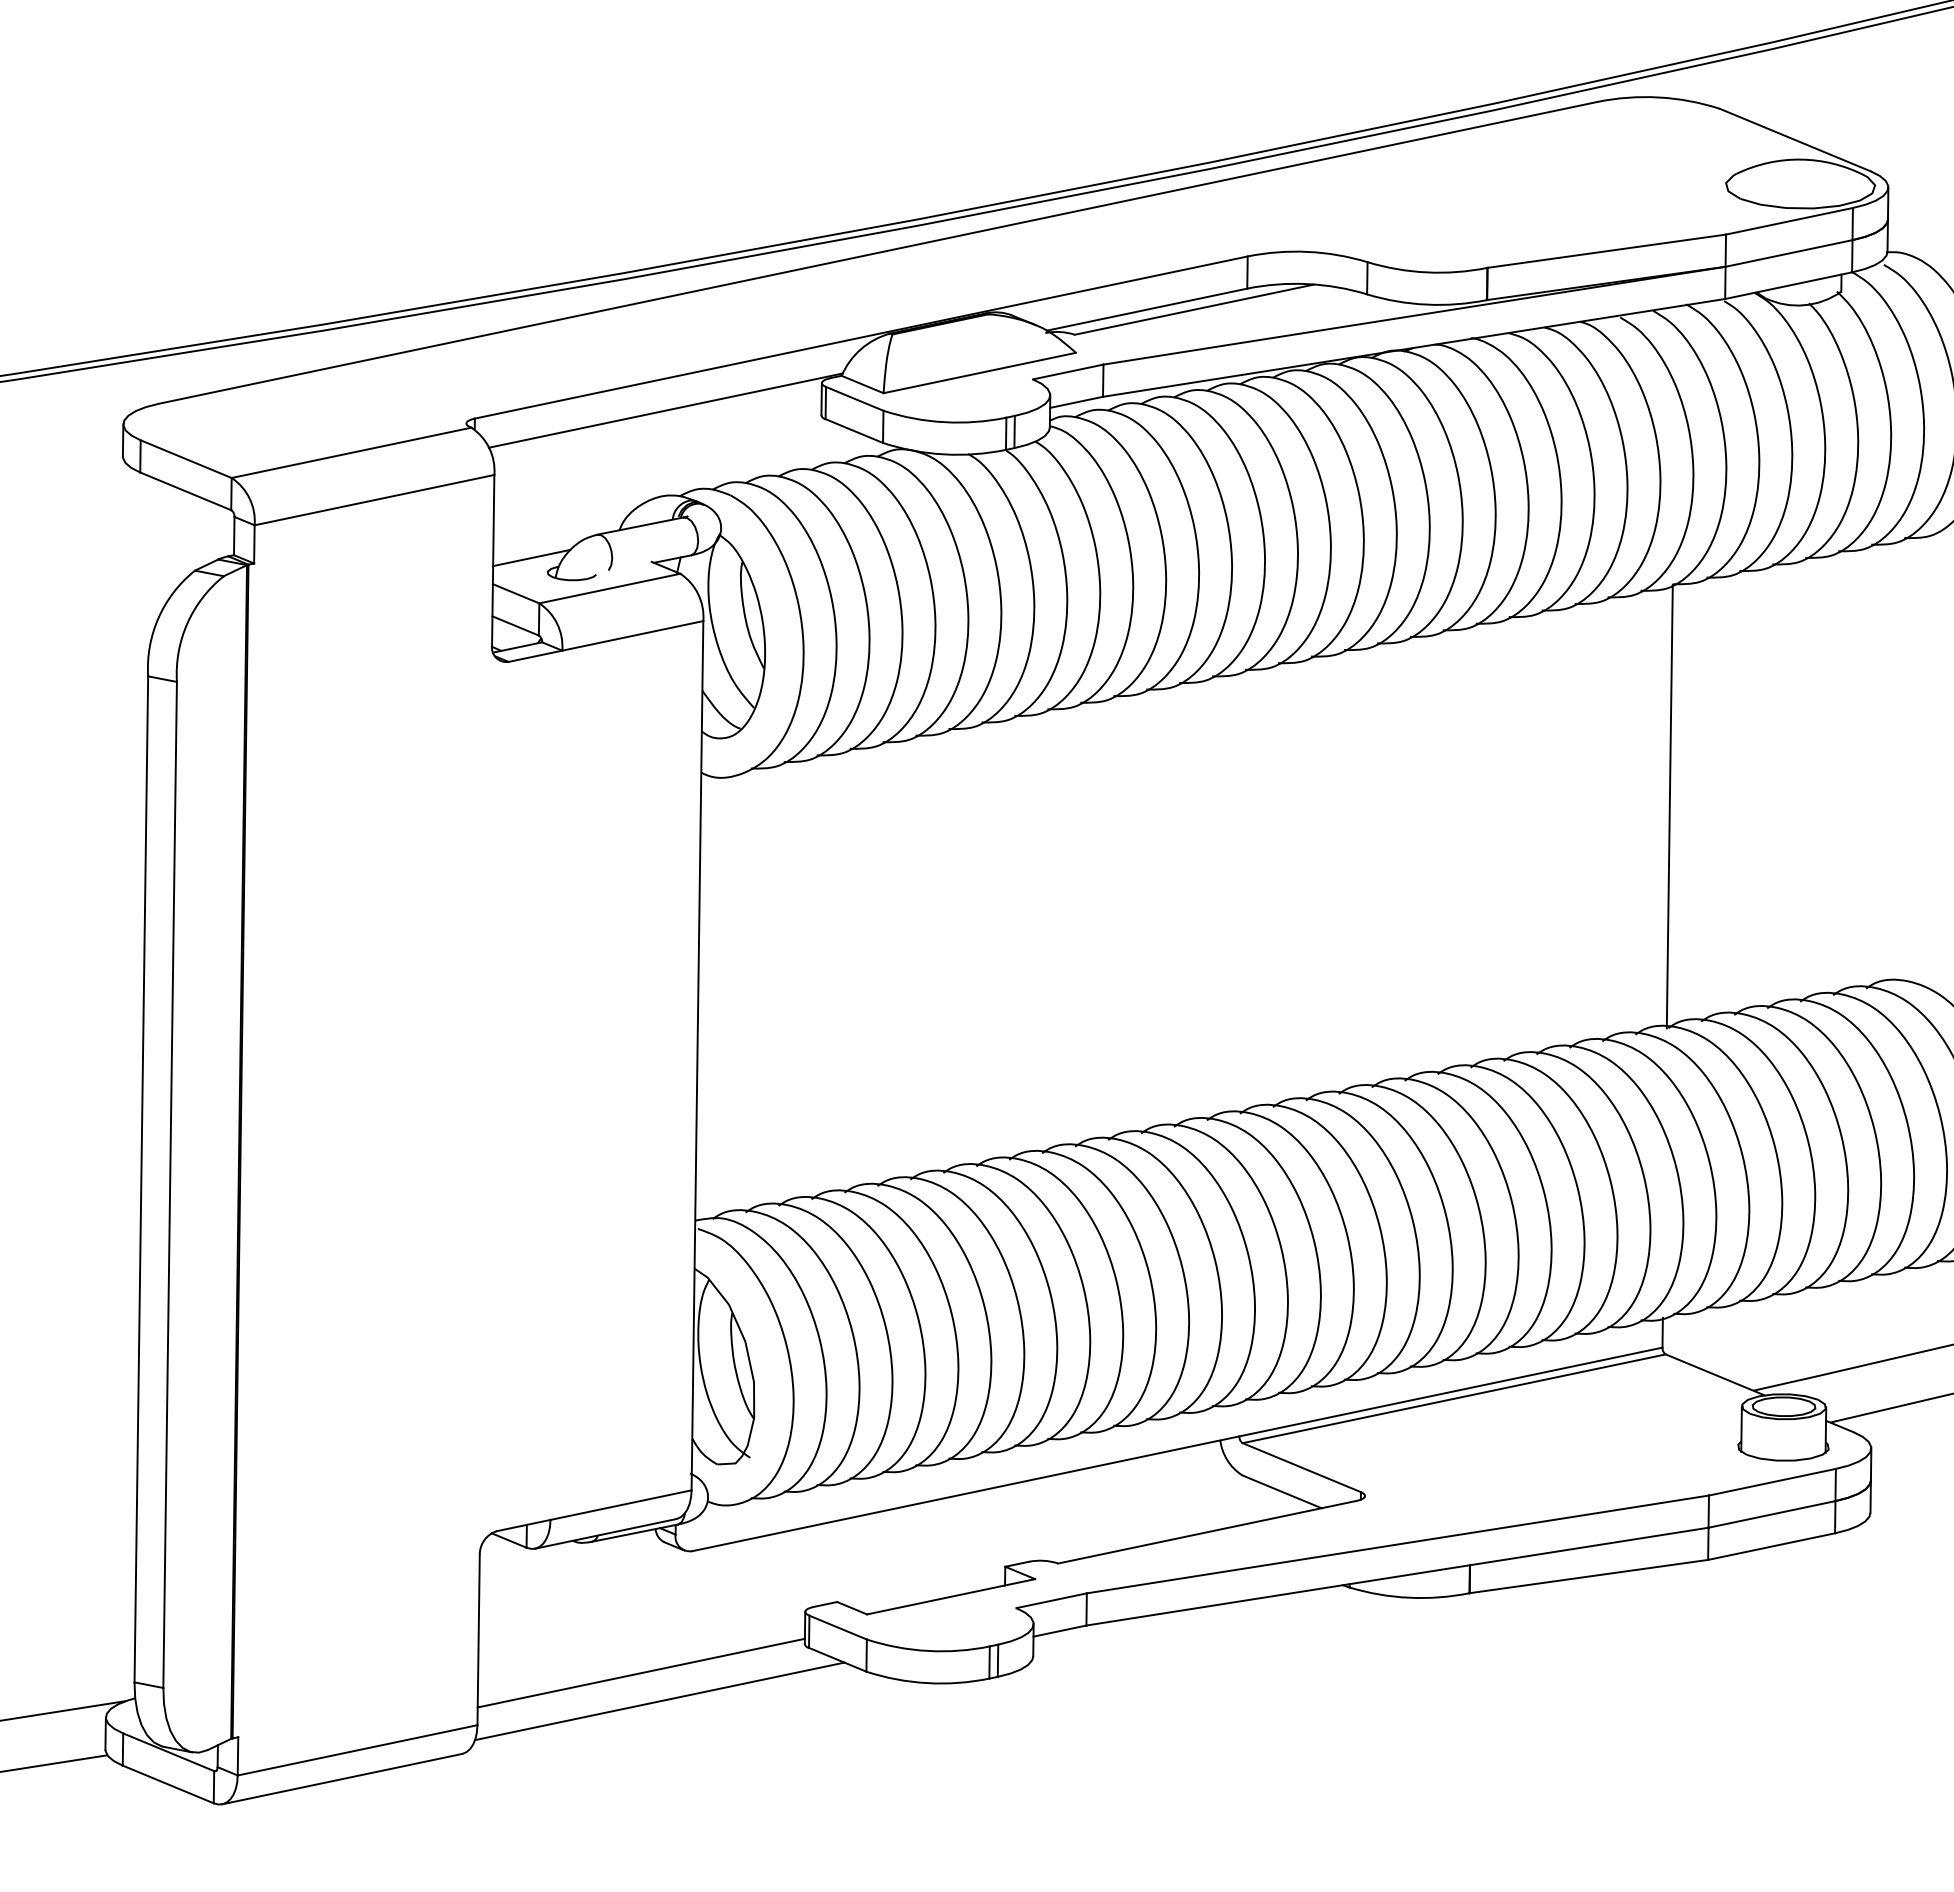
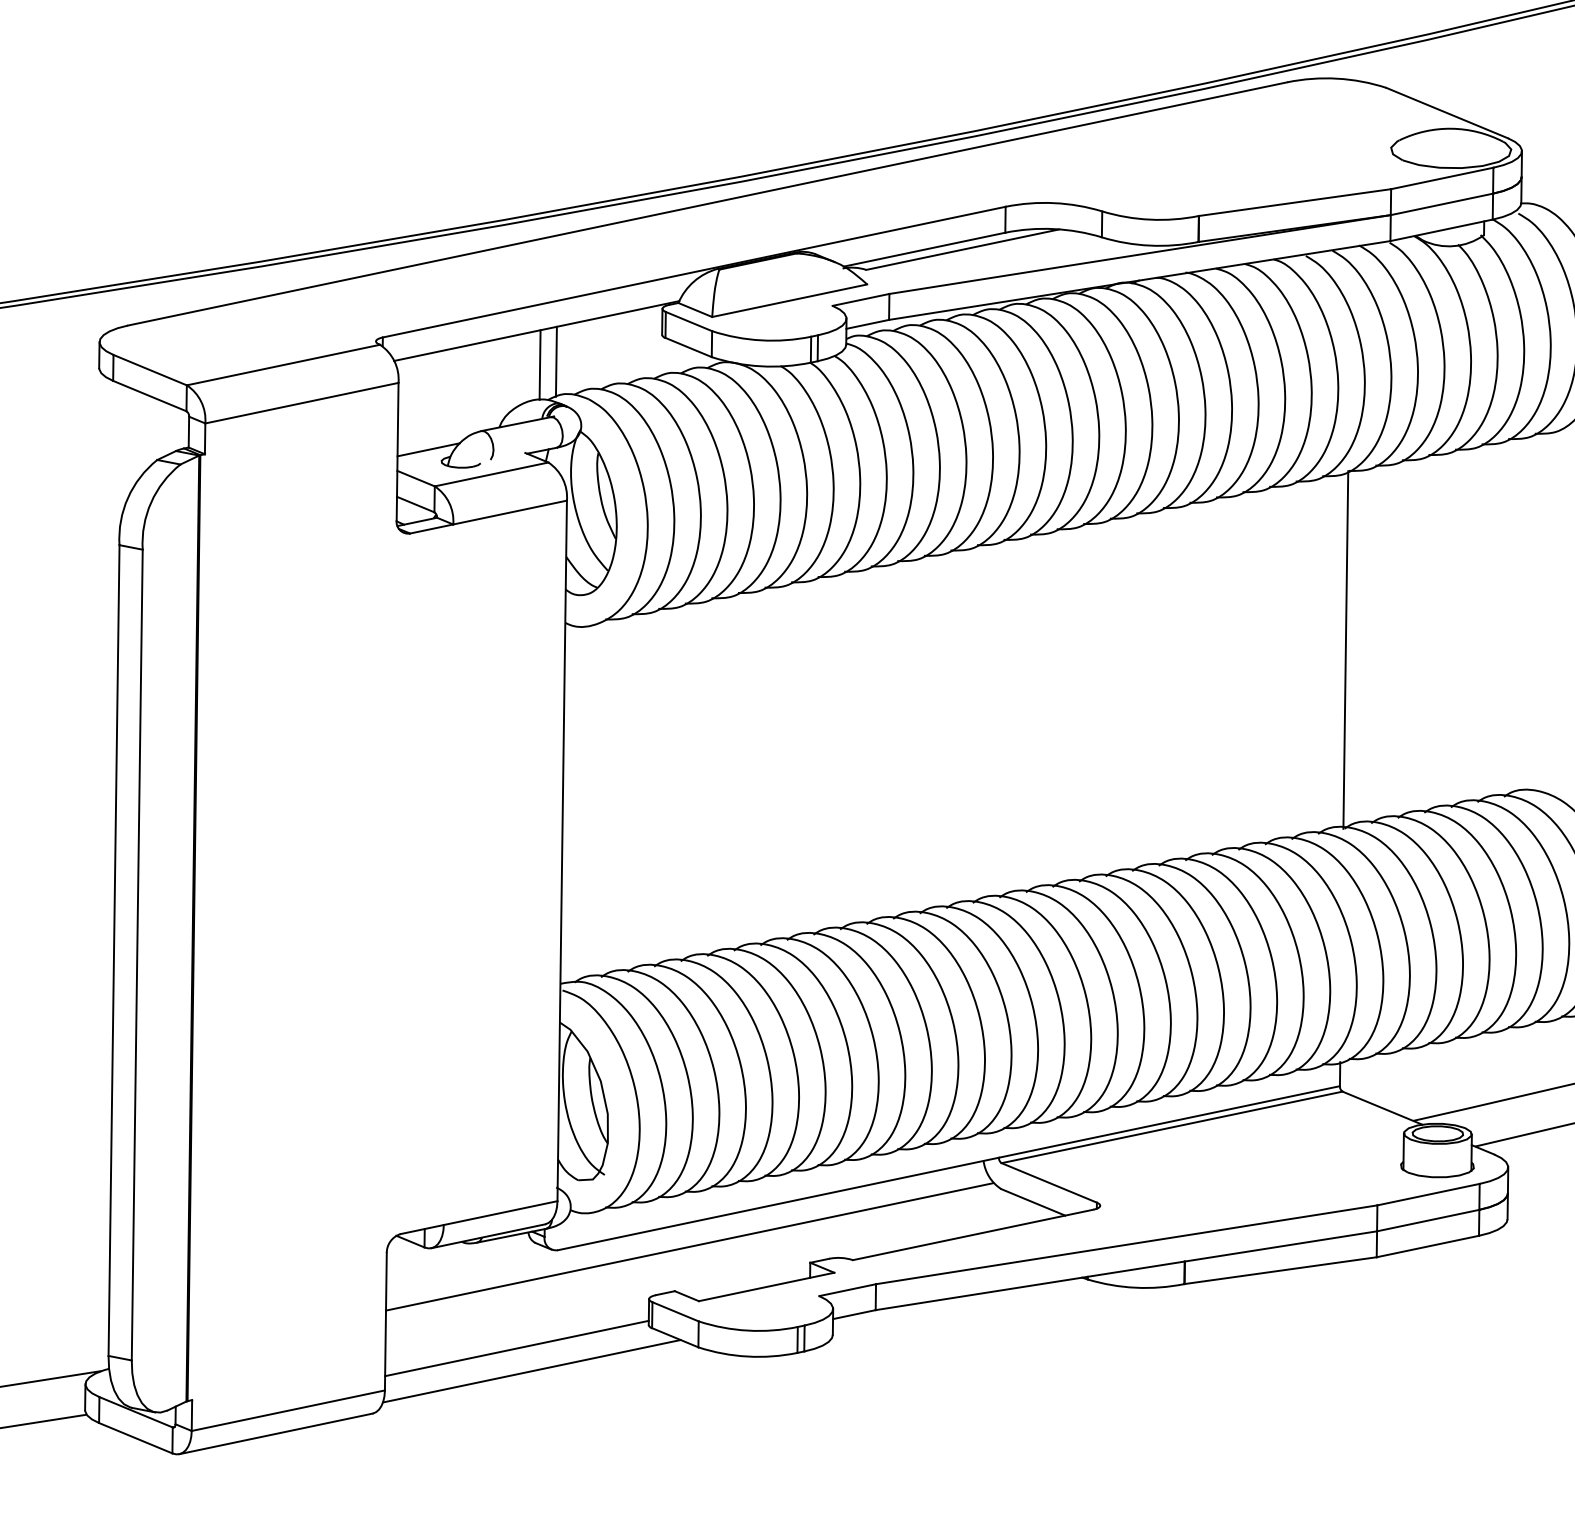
line: (689, 448) -> (555, 361), added
line: (669, 452) -> (539, 364), added
line: (855, 1546) -> (689, 1246), added

